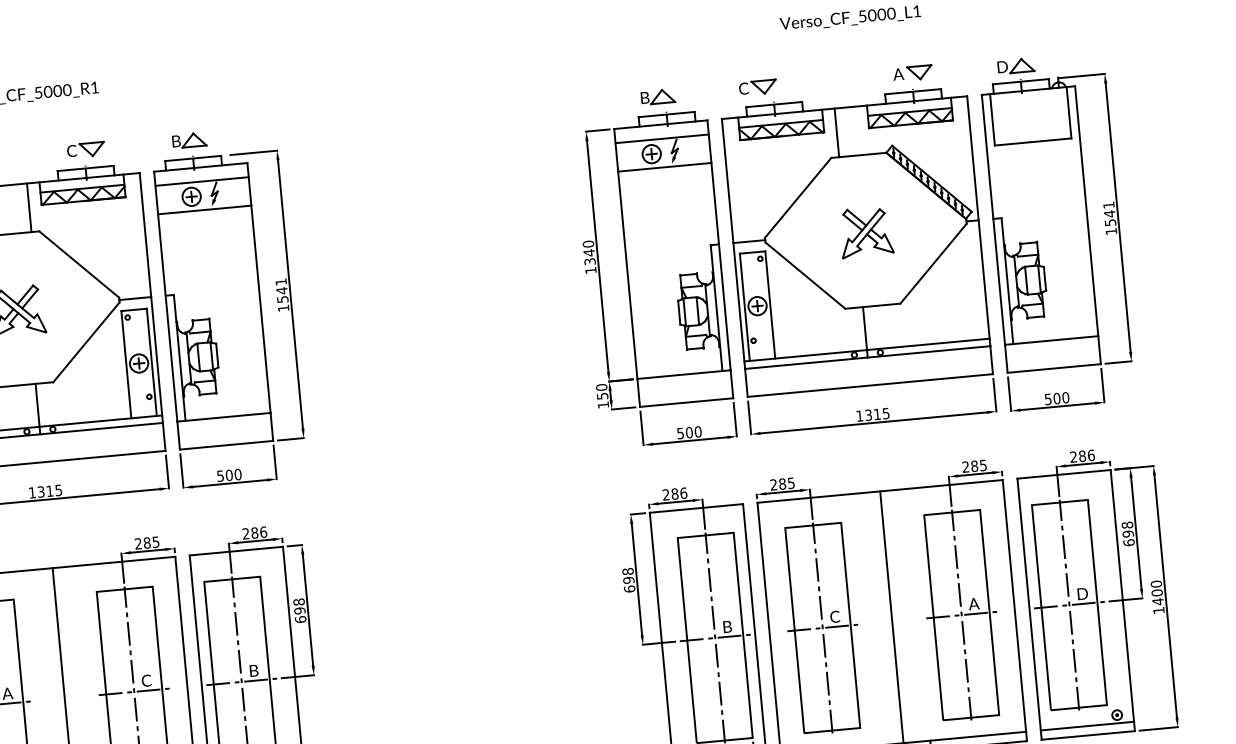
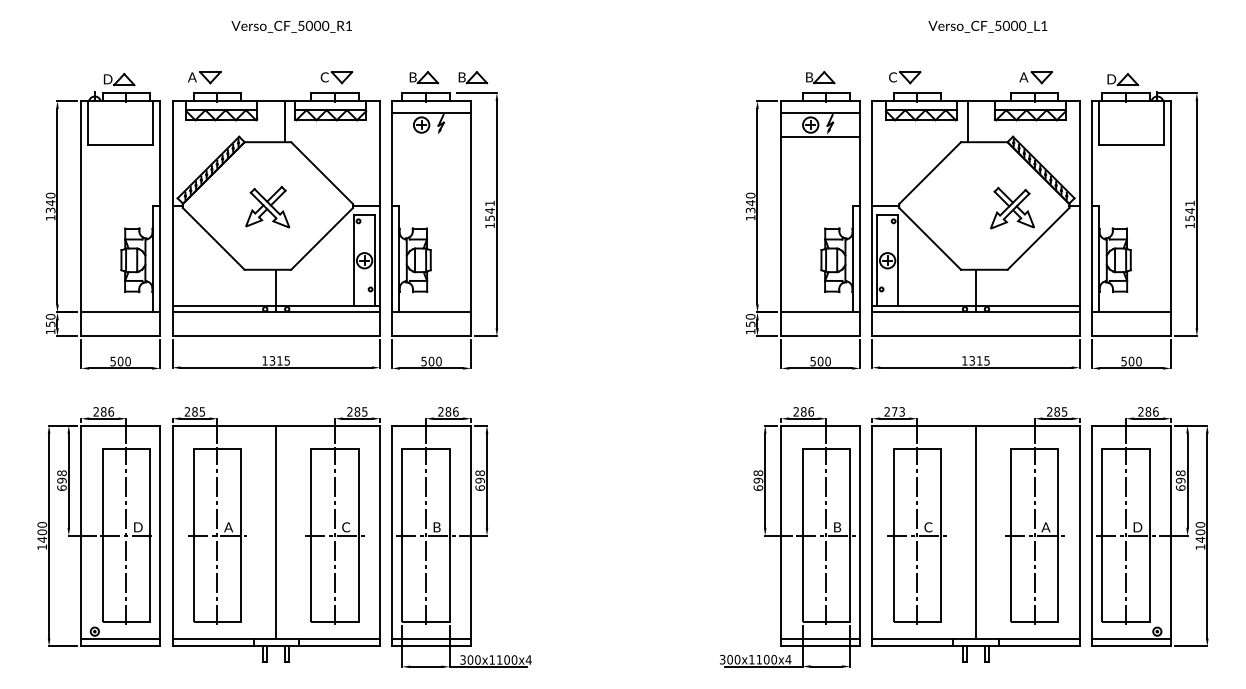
part: (247, 134) -> (473, 77), added
line: (204, 210) -> (431, 137), removed
part: (866, 231) -> (1012, 207), moved
text: (786, 483) -> (898, 411), 285 -> 273

